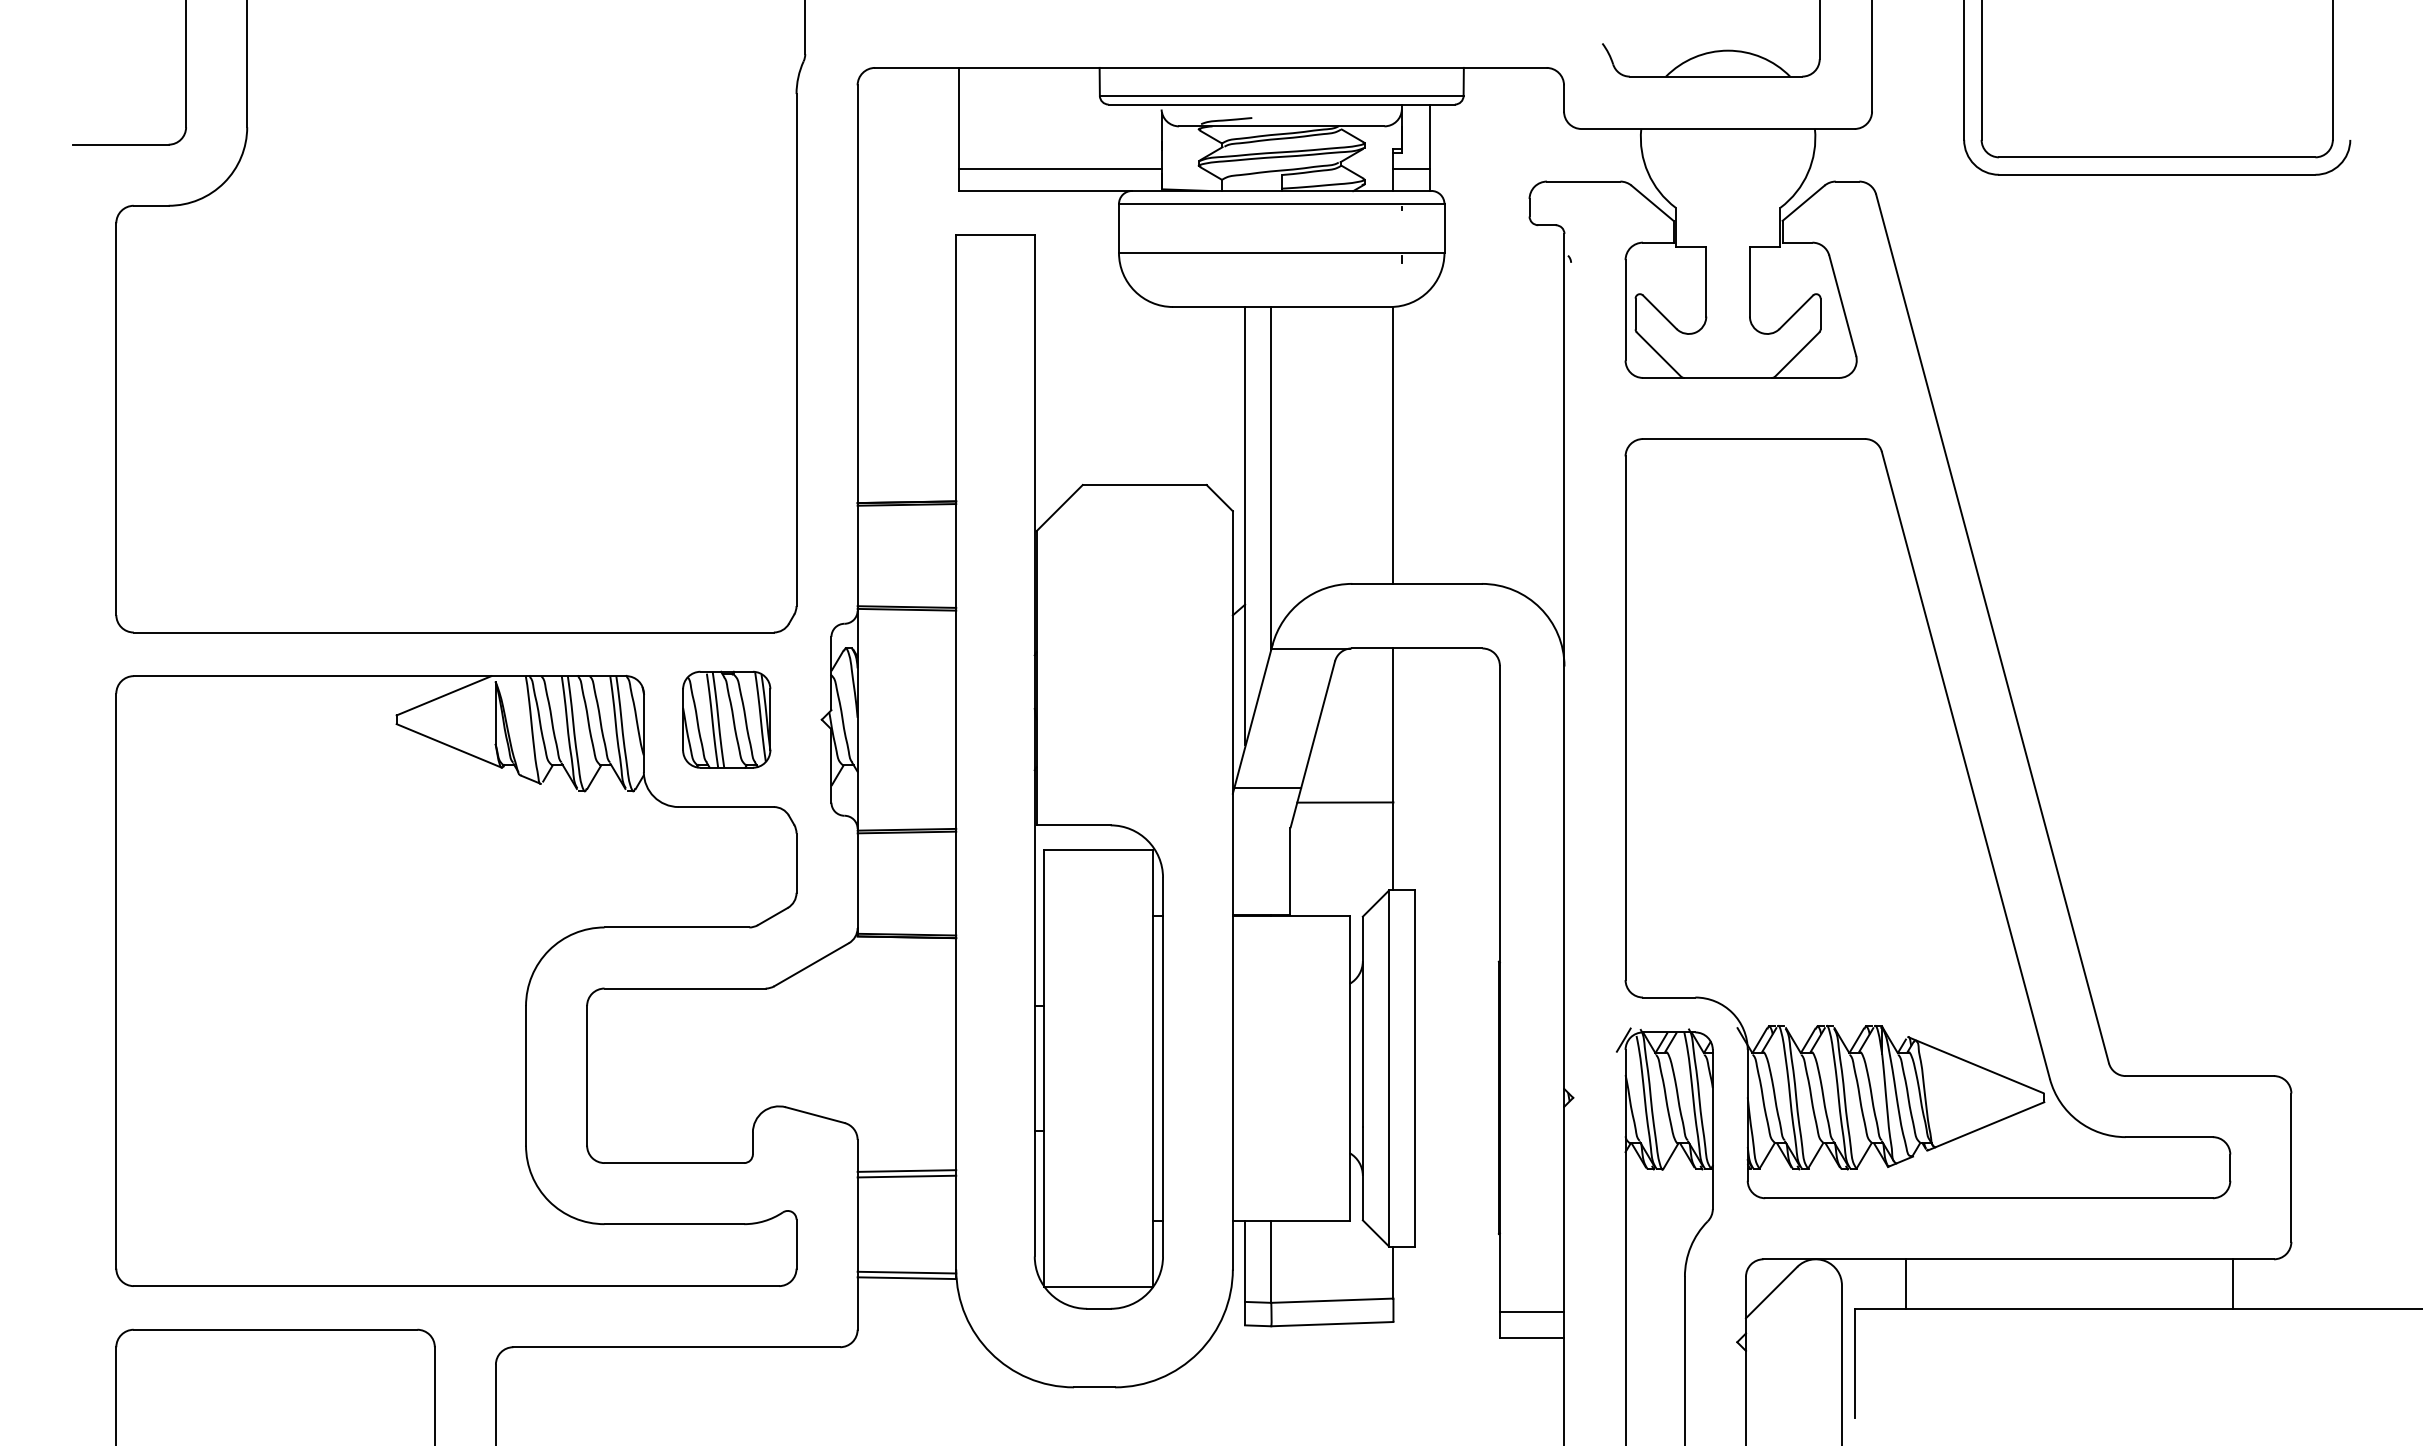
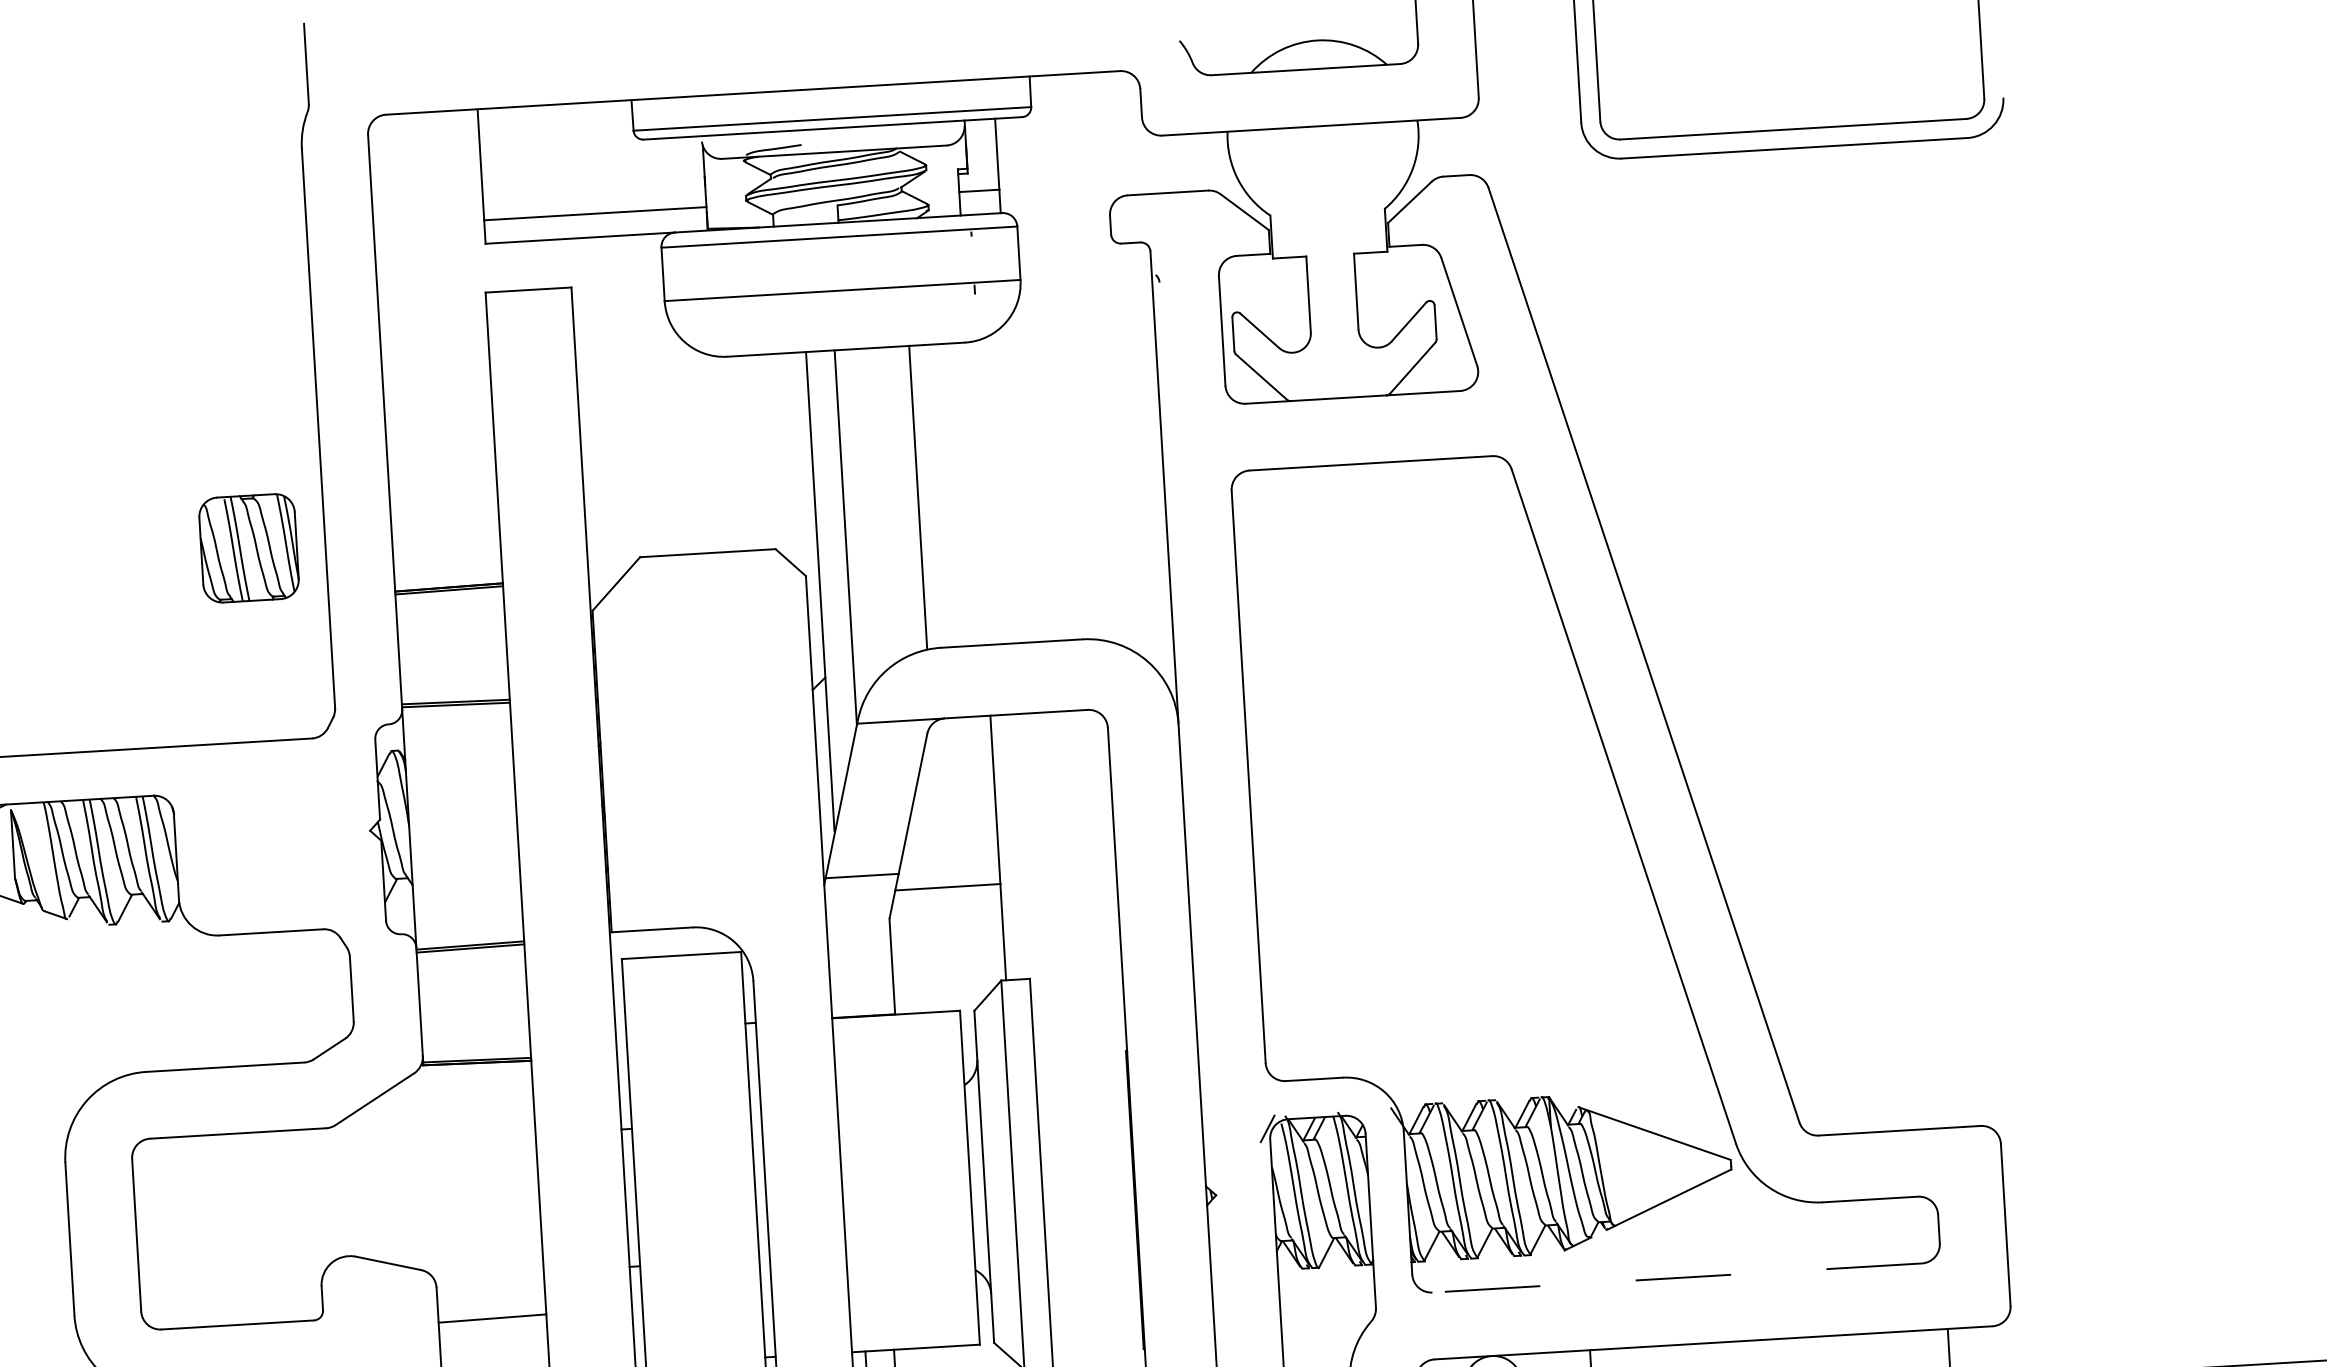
line: (1393, 444) -> (918, 496), moved
part: (726, 719) -> (248, 548), moved
line: (906, 1176) -> (492, 1324), removed
line: (1989, 1198) -> (1677, 1278), solid -> dashed

